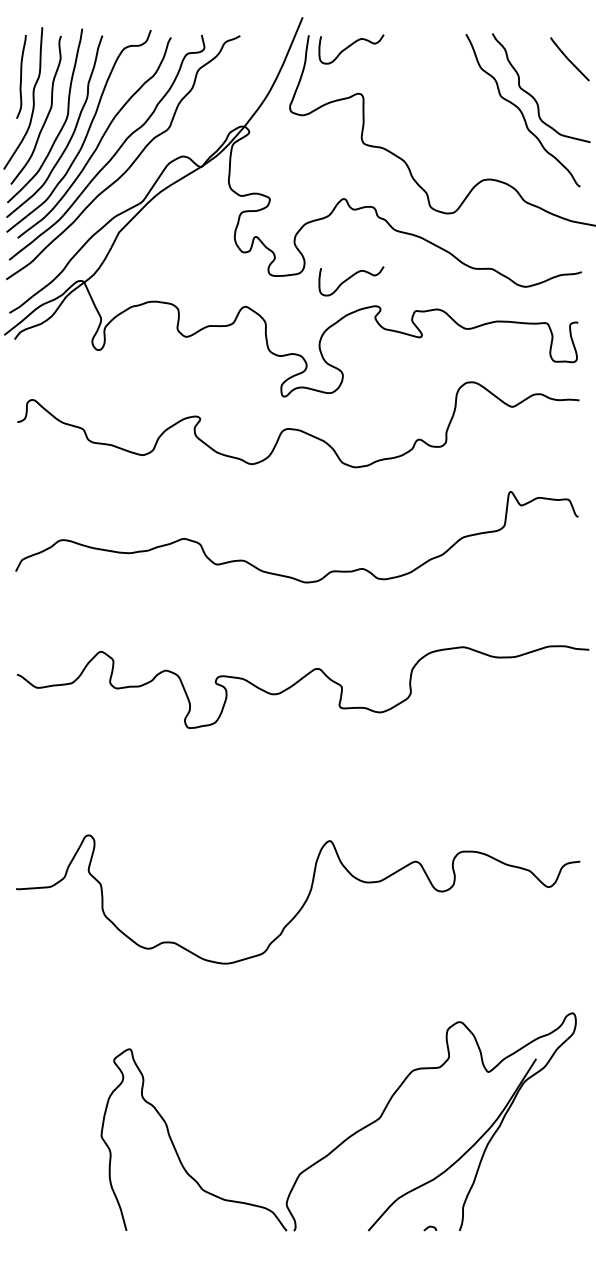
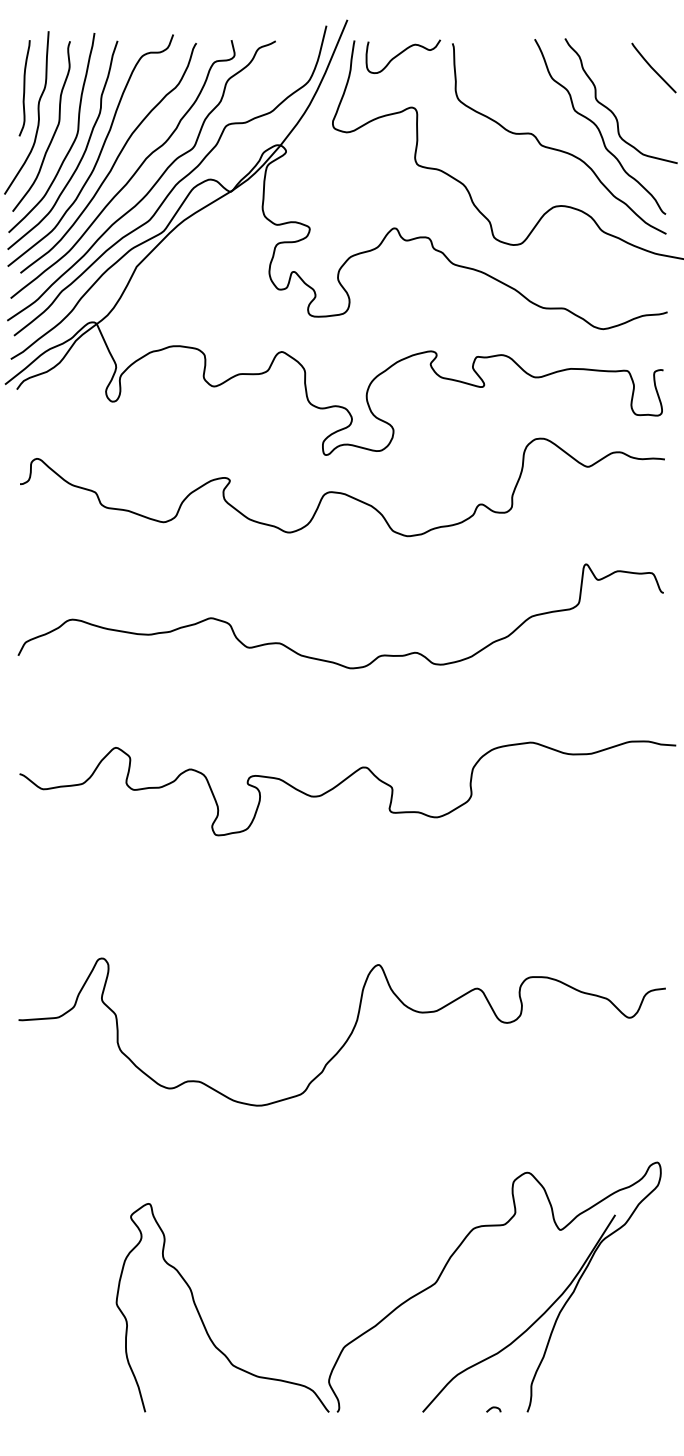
curve: (484, 129) -> (556, 148), added
curve: (152, 160) -> (175, 184), added
curve: (349, 278) -> (401, 319), removed

